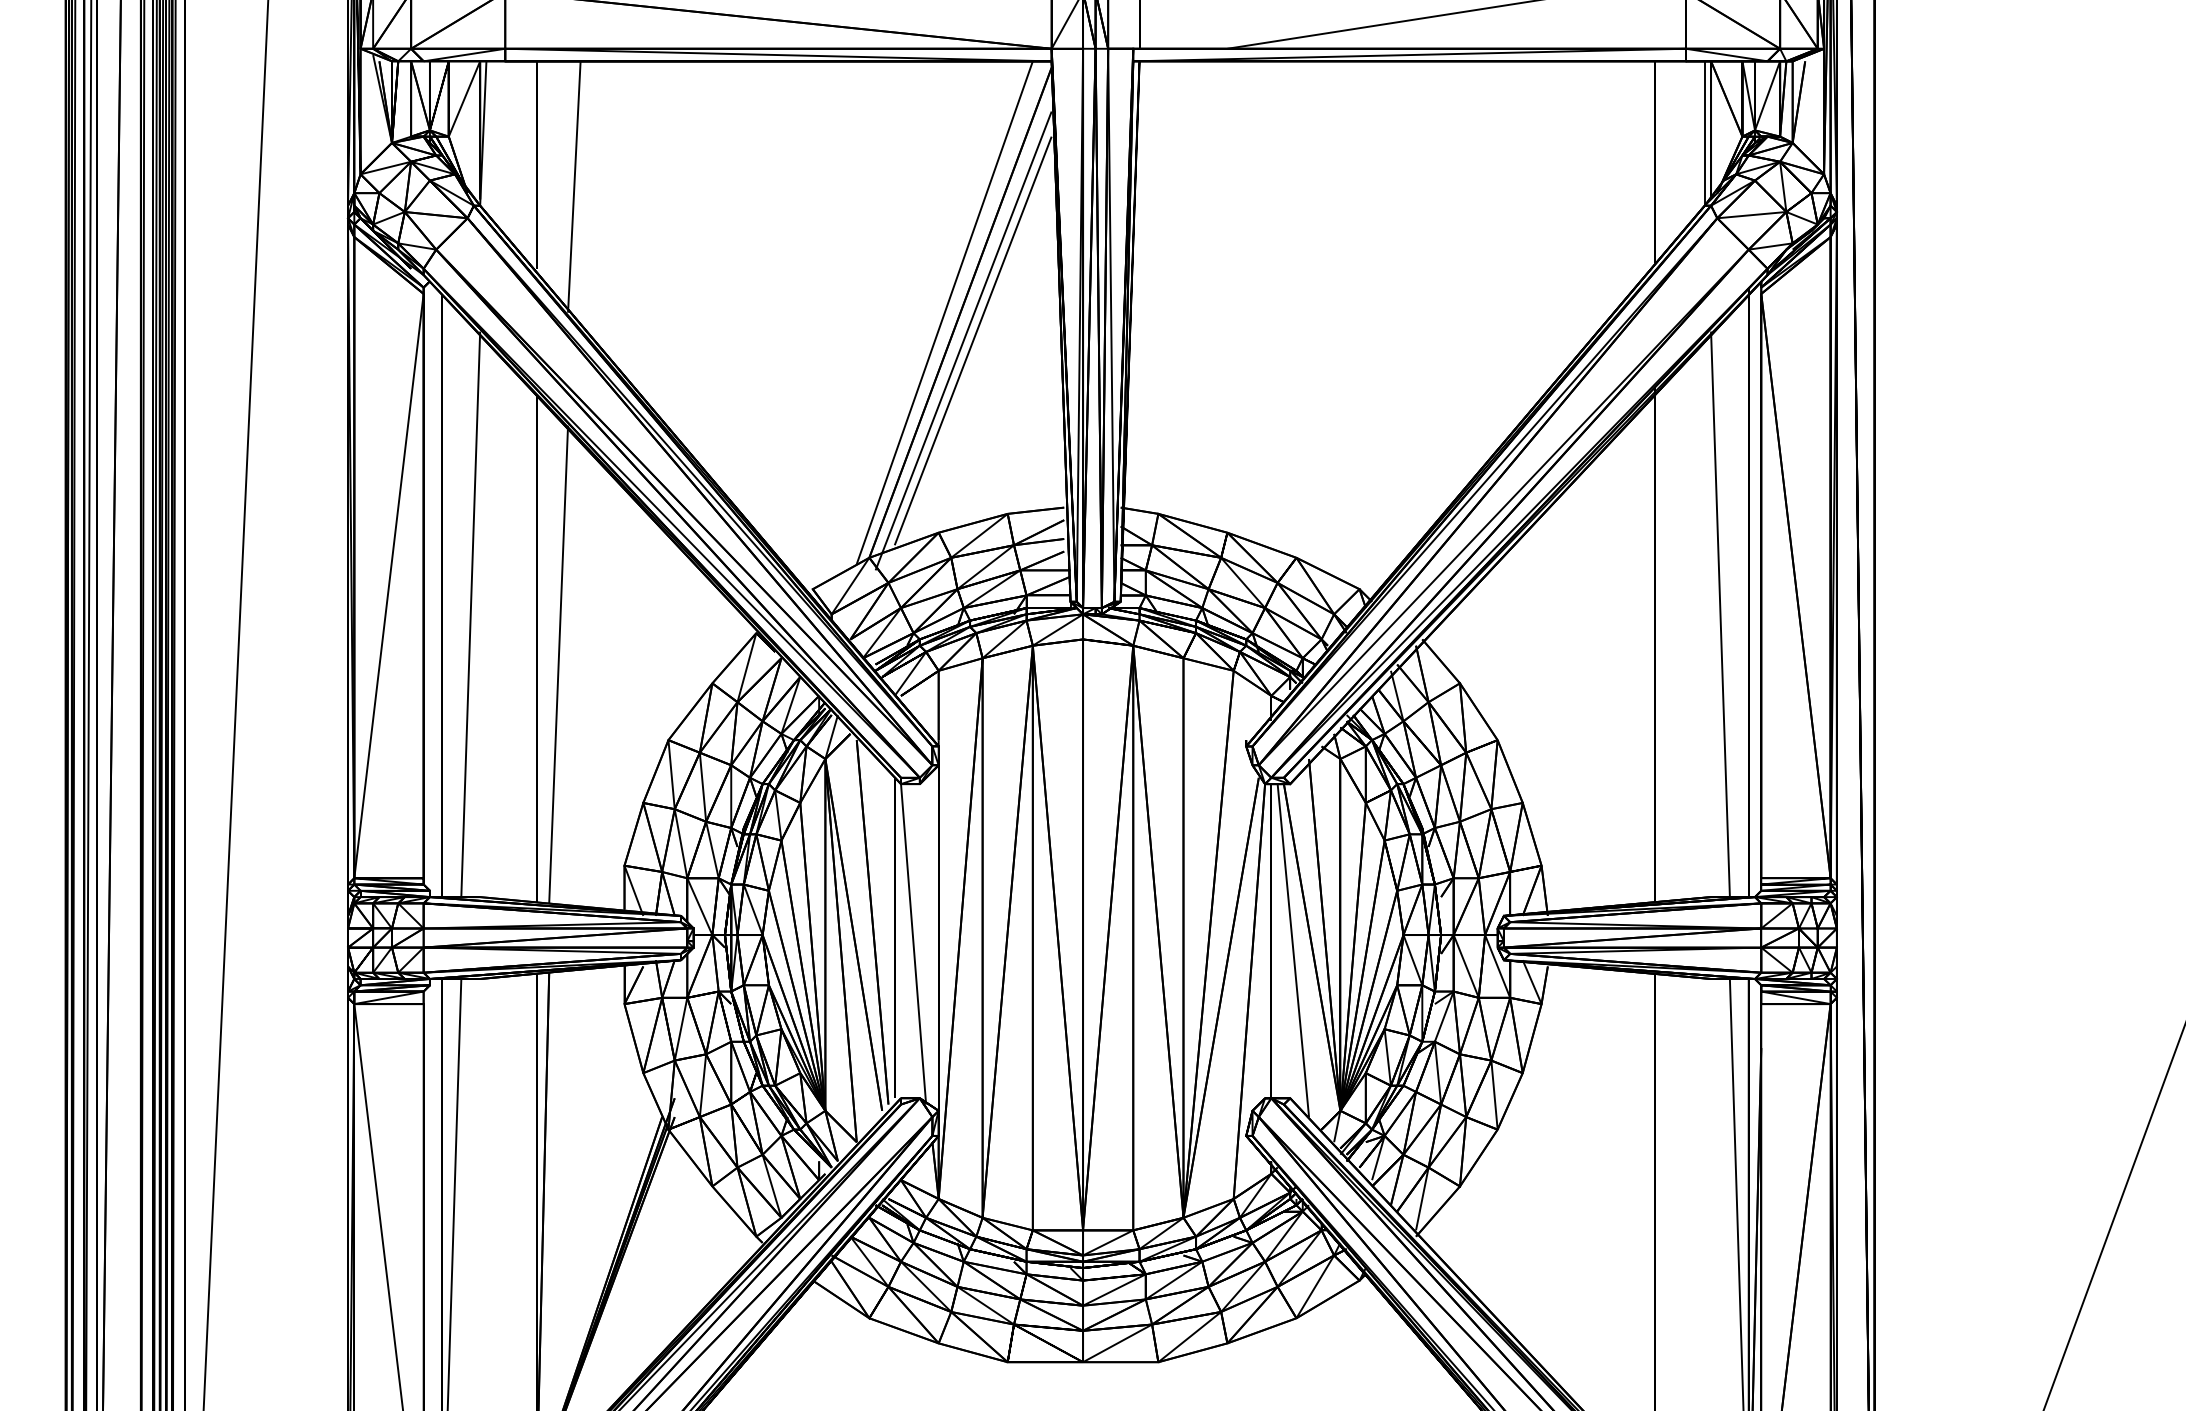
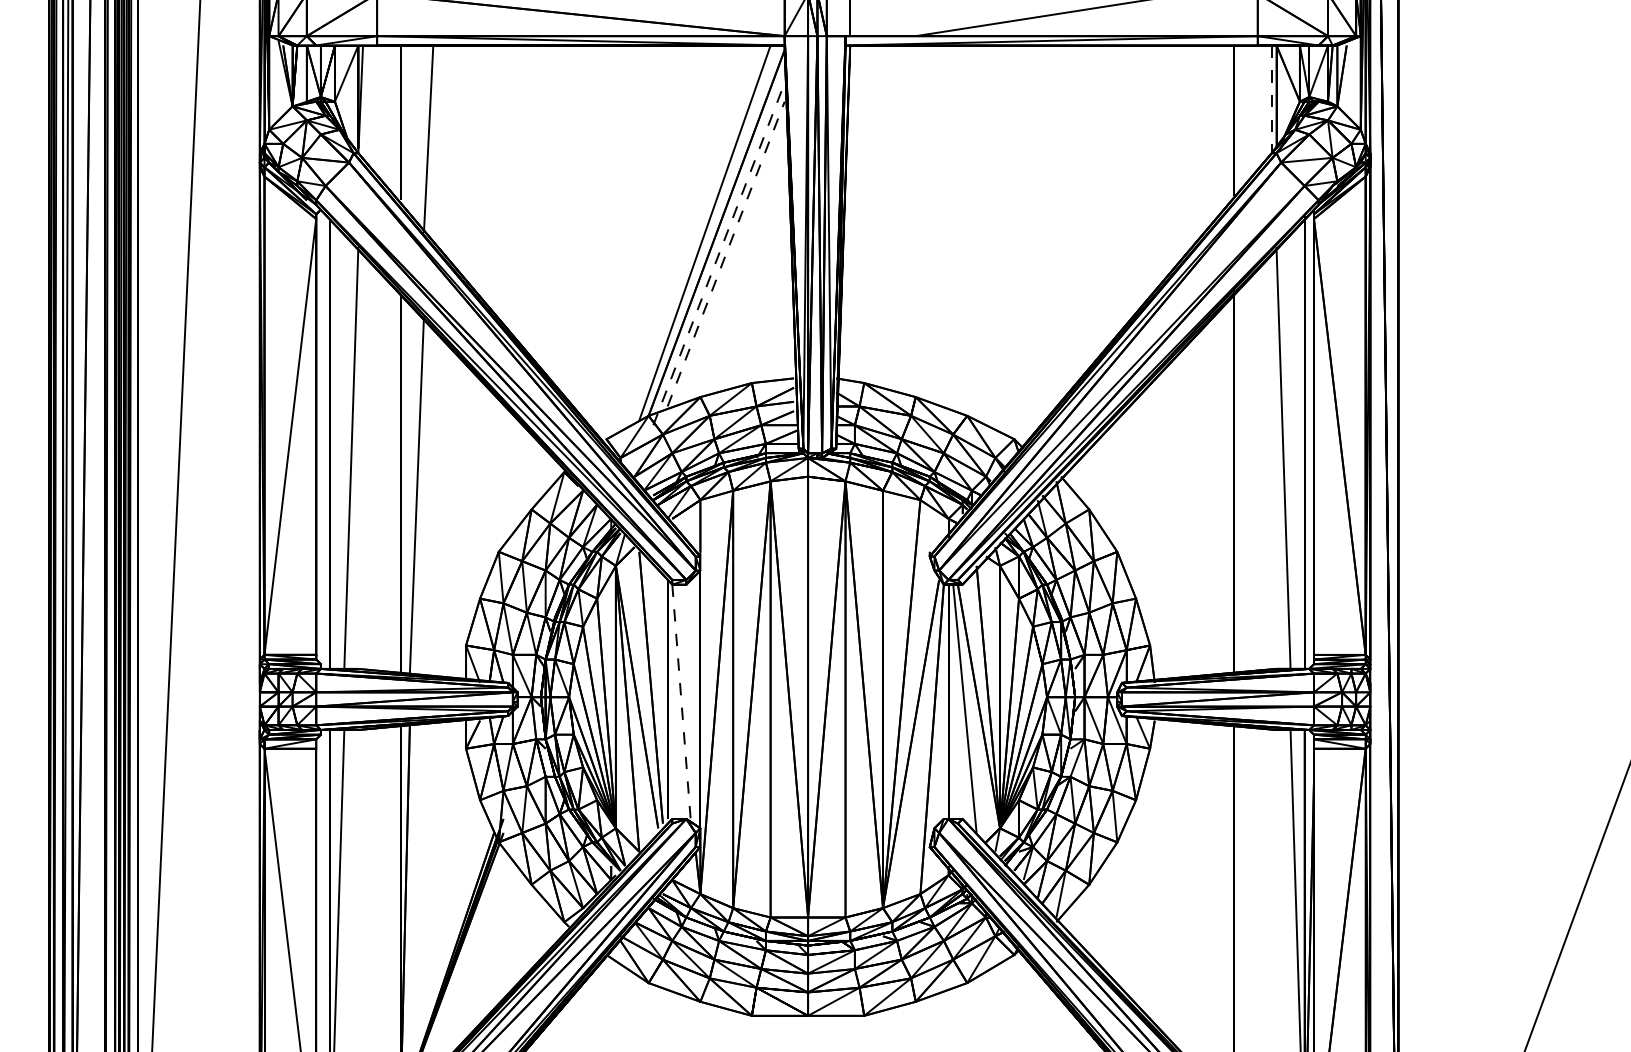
line: (1704, 134) -> (1271, 100), solid -> dashed
line: (963, 340) -> (718, 253), solid -> dashed
line: (973, 340) -> (726, 253), solid -> dashed
line: (913, 944) -> (681, 704), solid -> dashed

